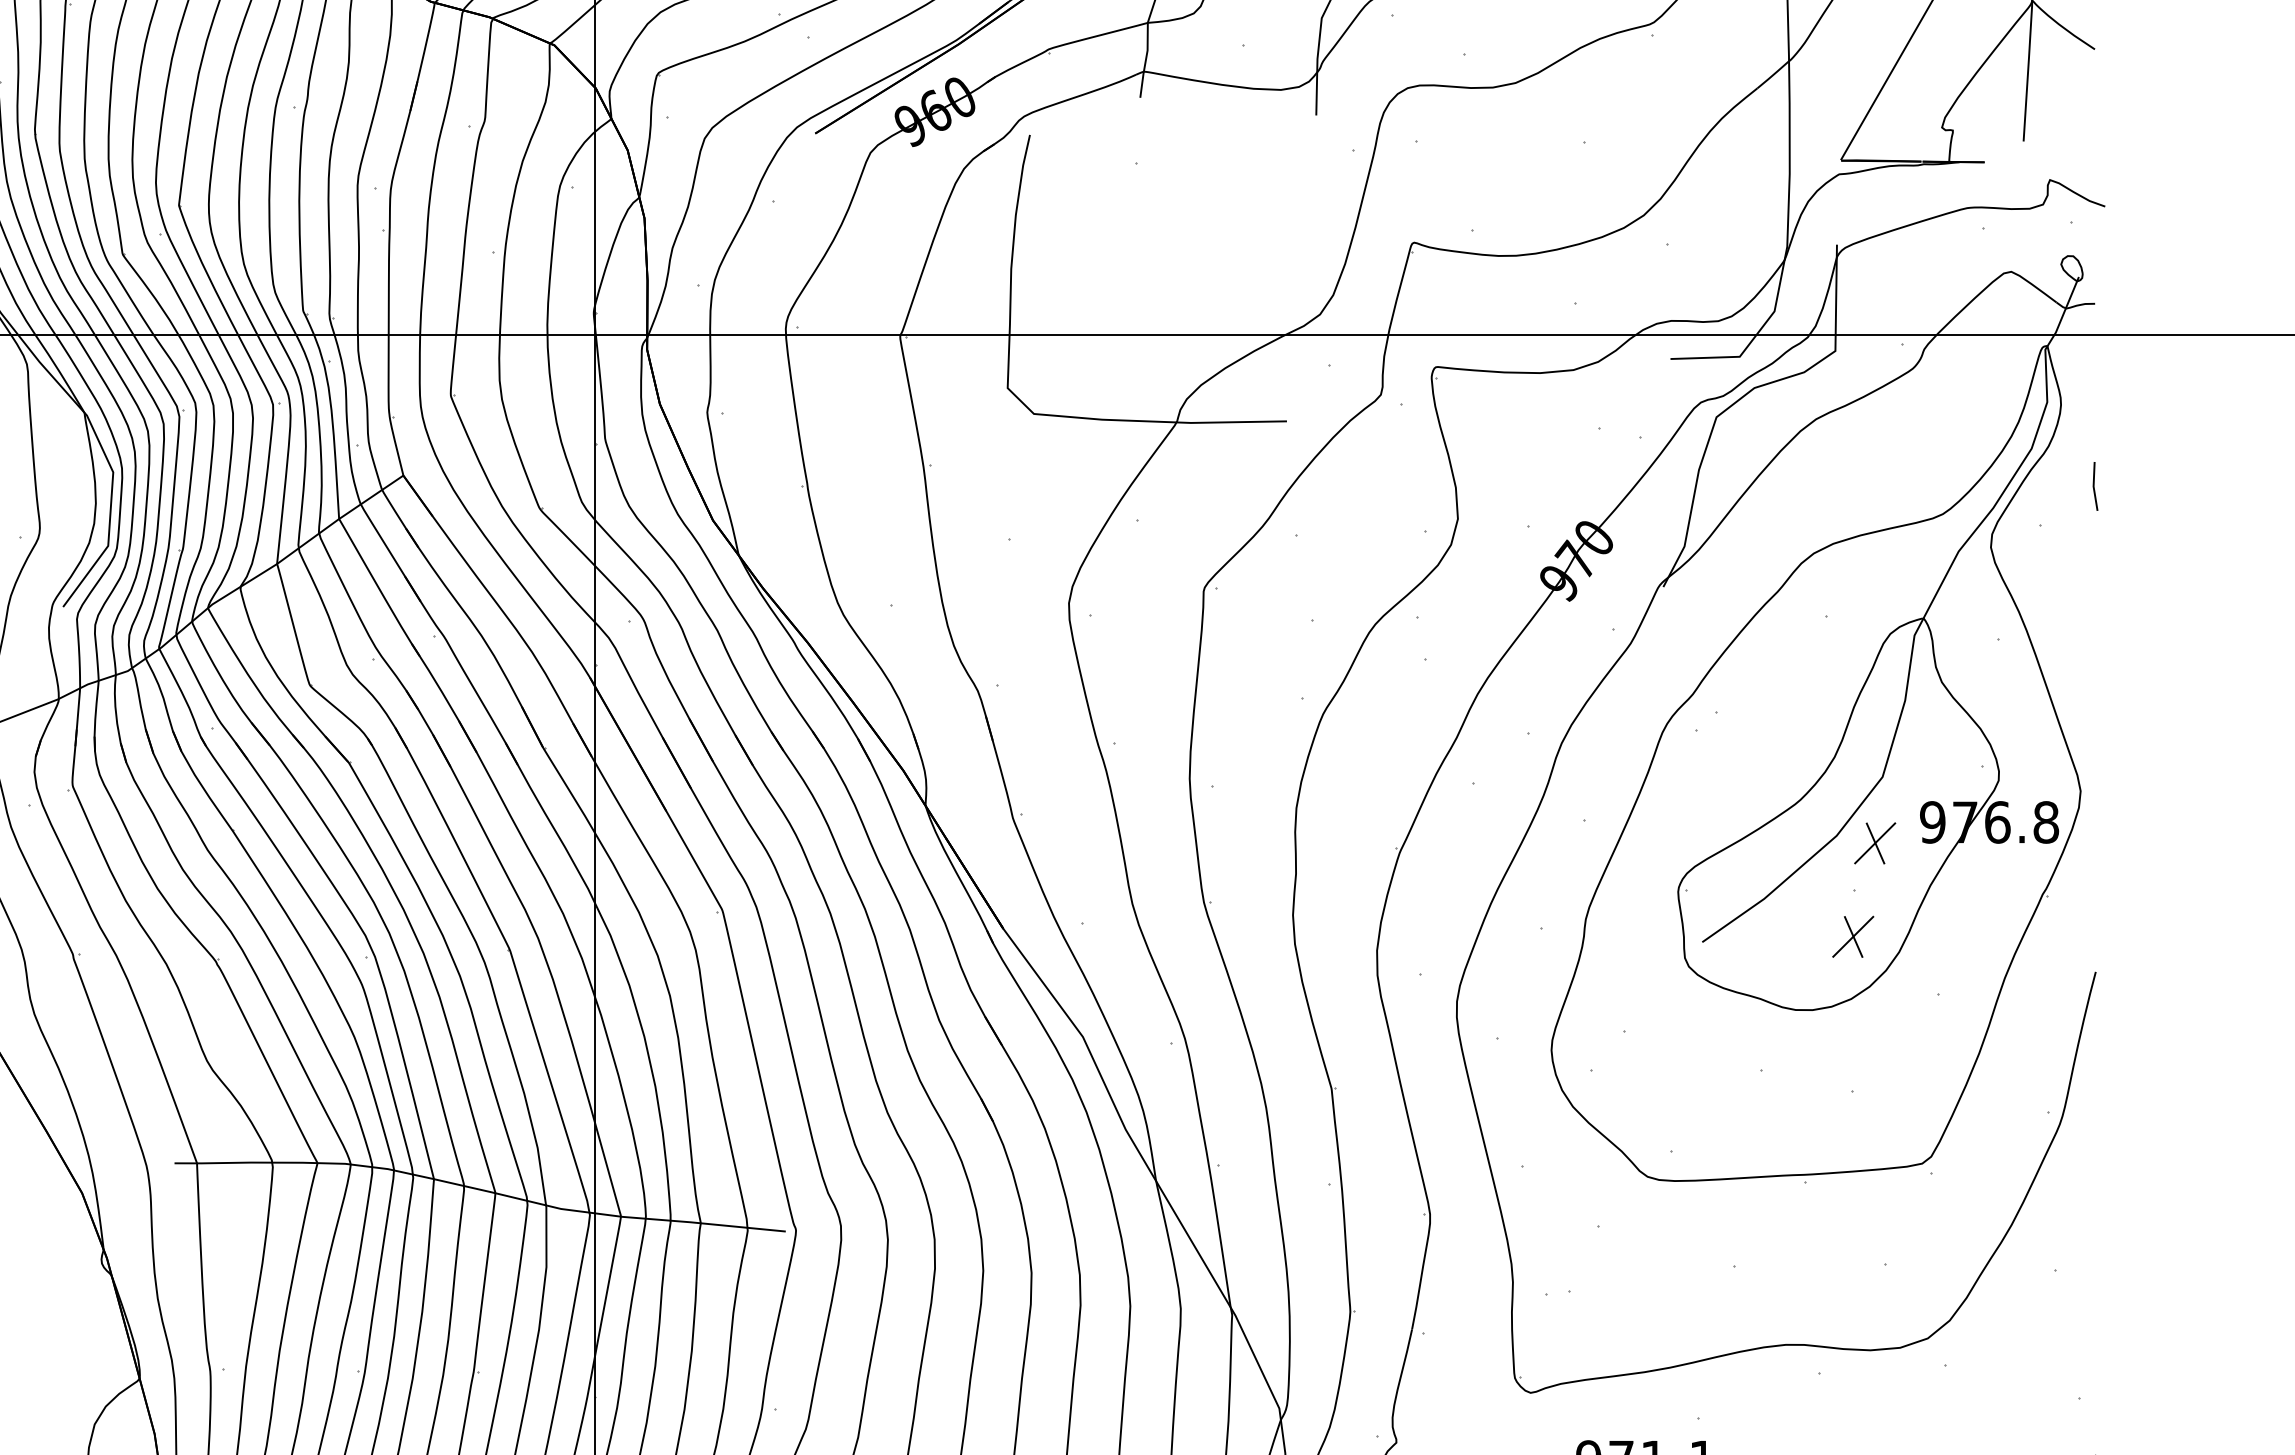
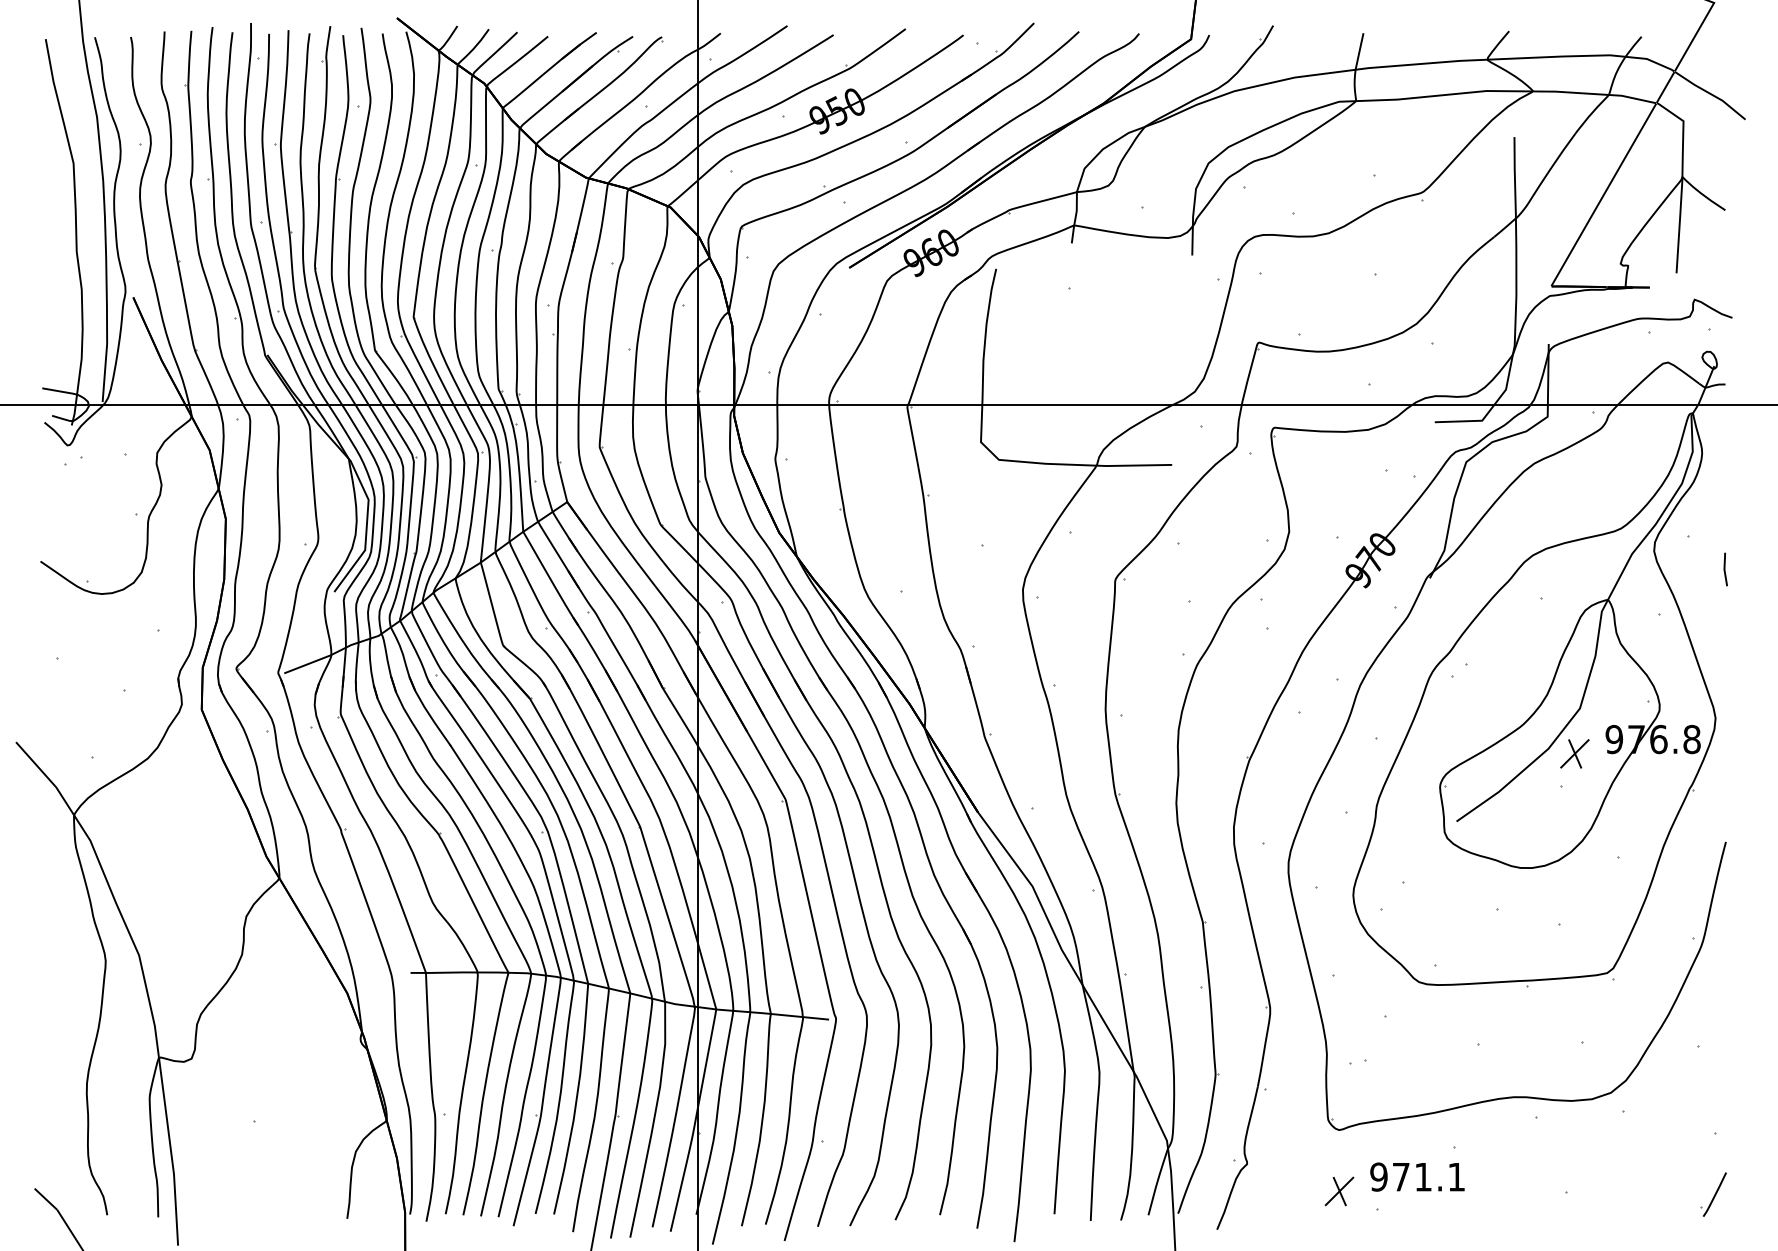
line: (2095, 486) -> (1725, 569), moved
part: (1852, 936) -> (1559, 817), removed

